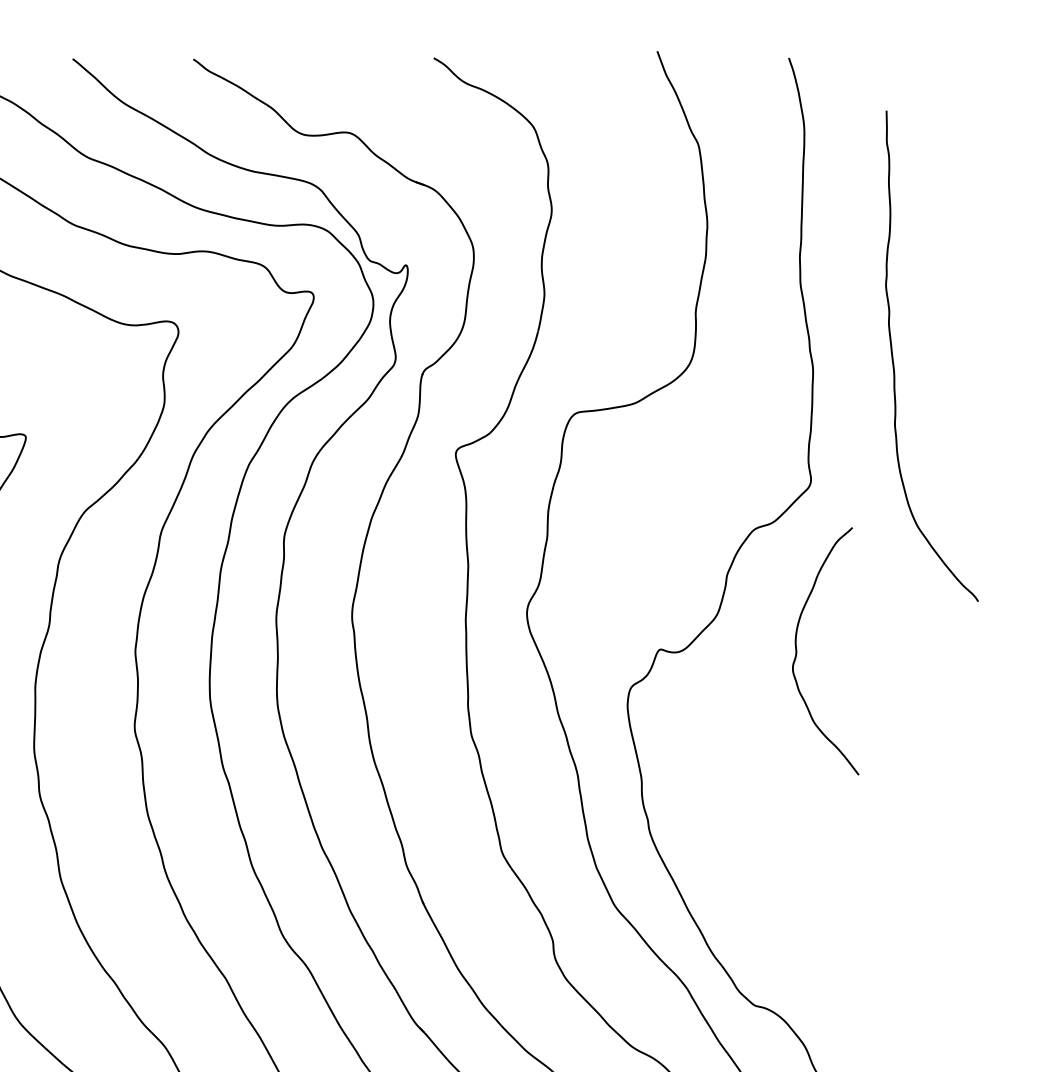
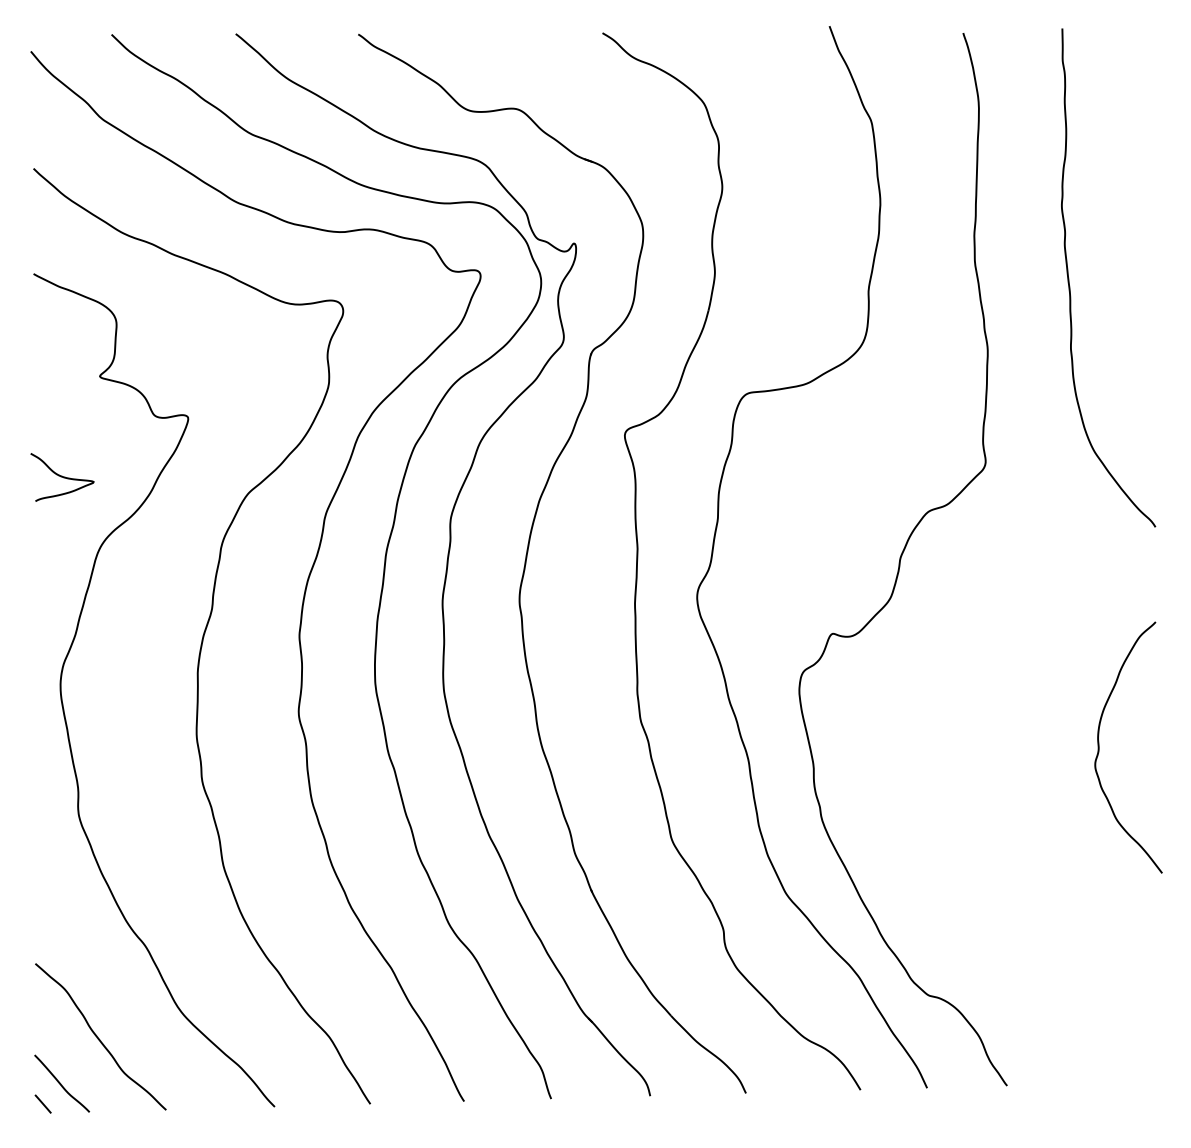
curve: (893, 356) -> (1069, 278), moved
curve: (797, 651) -> (1099, 747), moved

